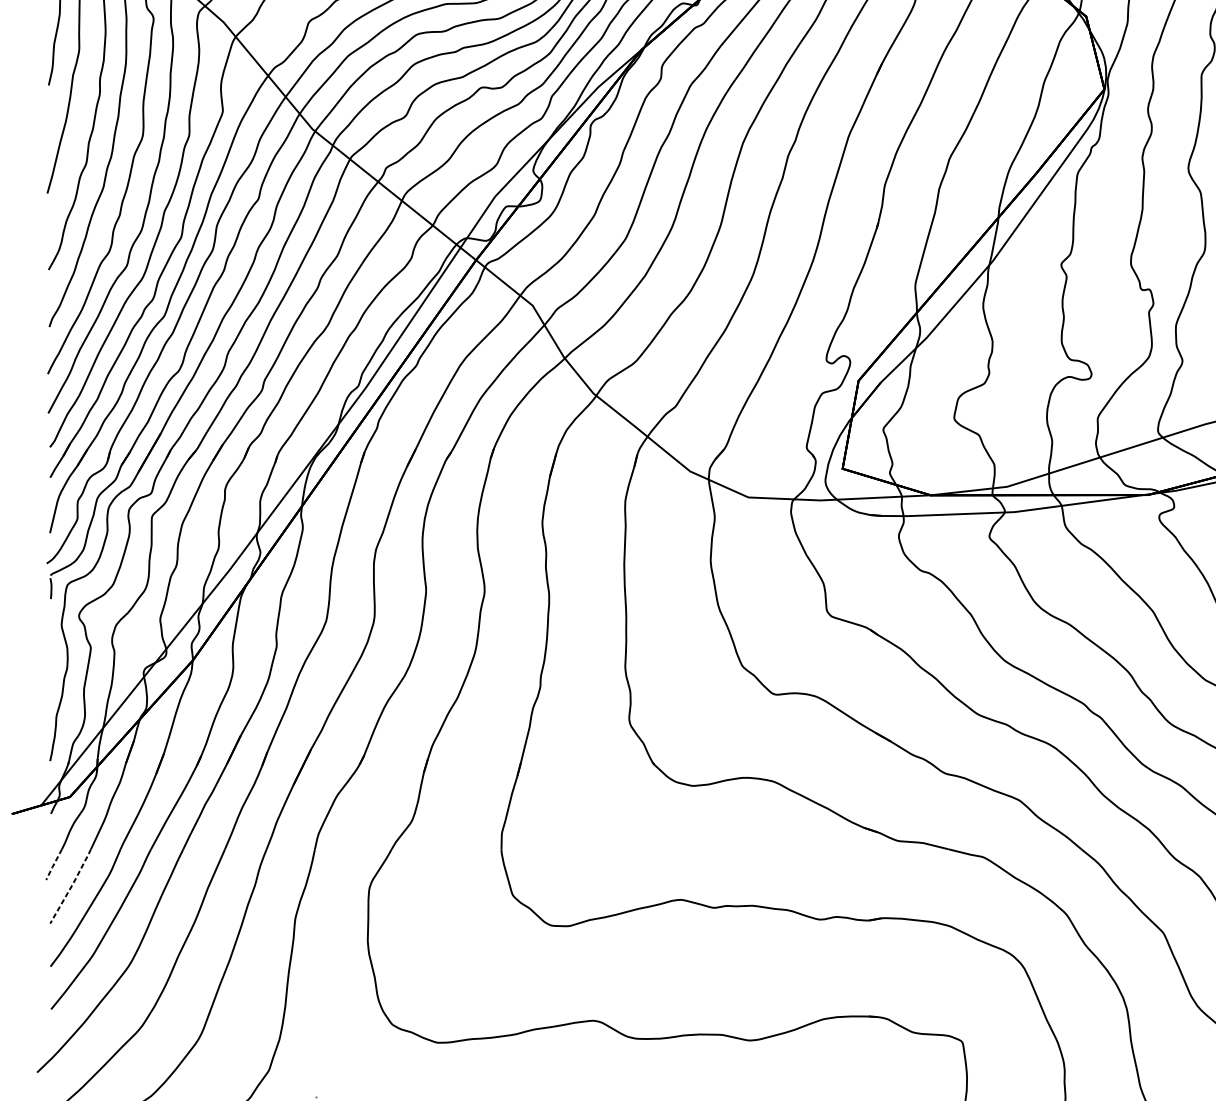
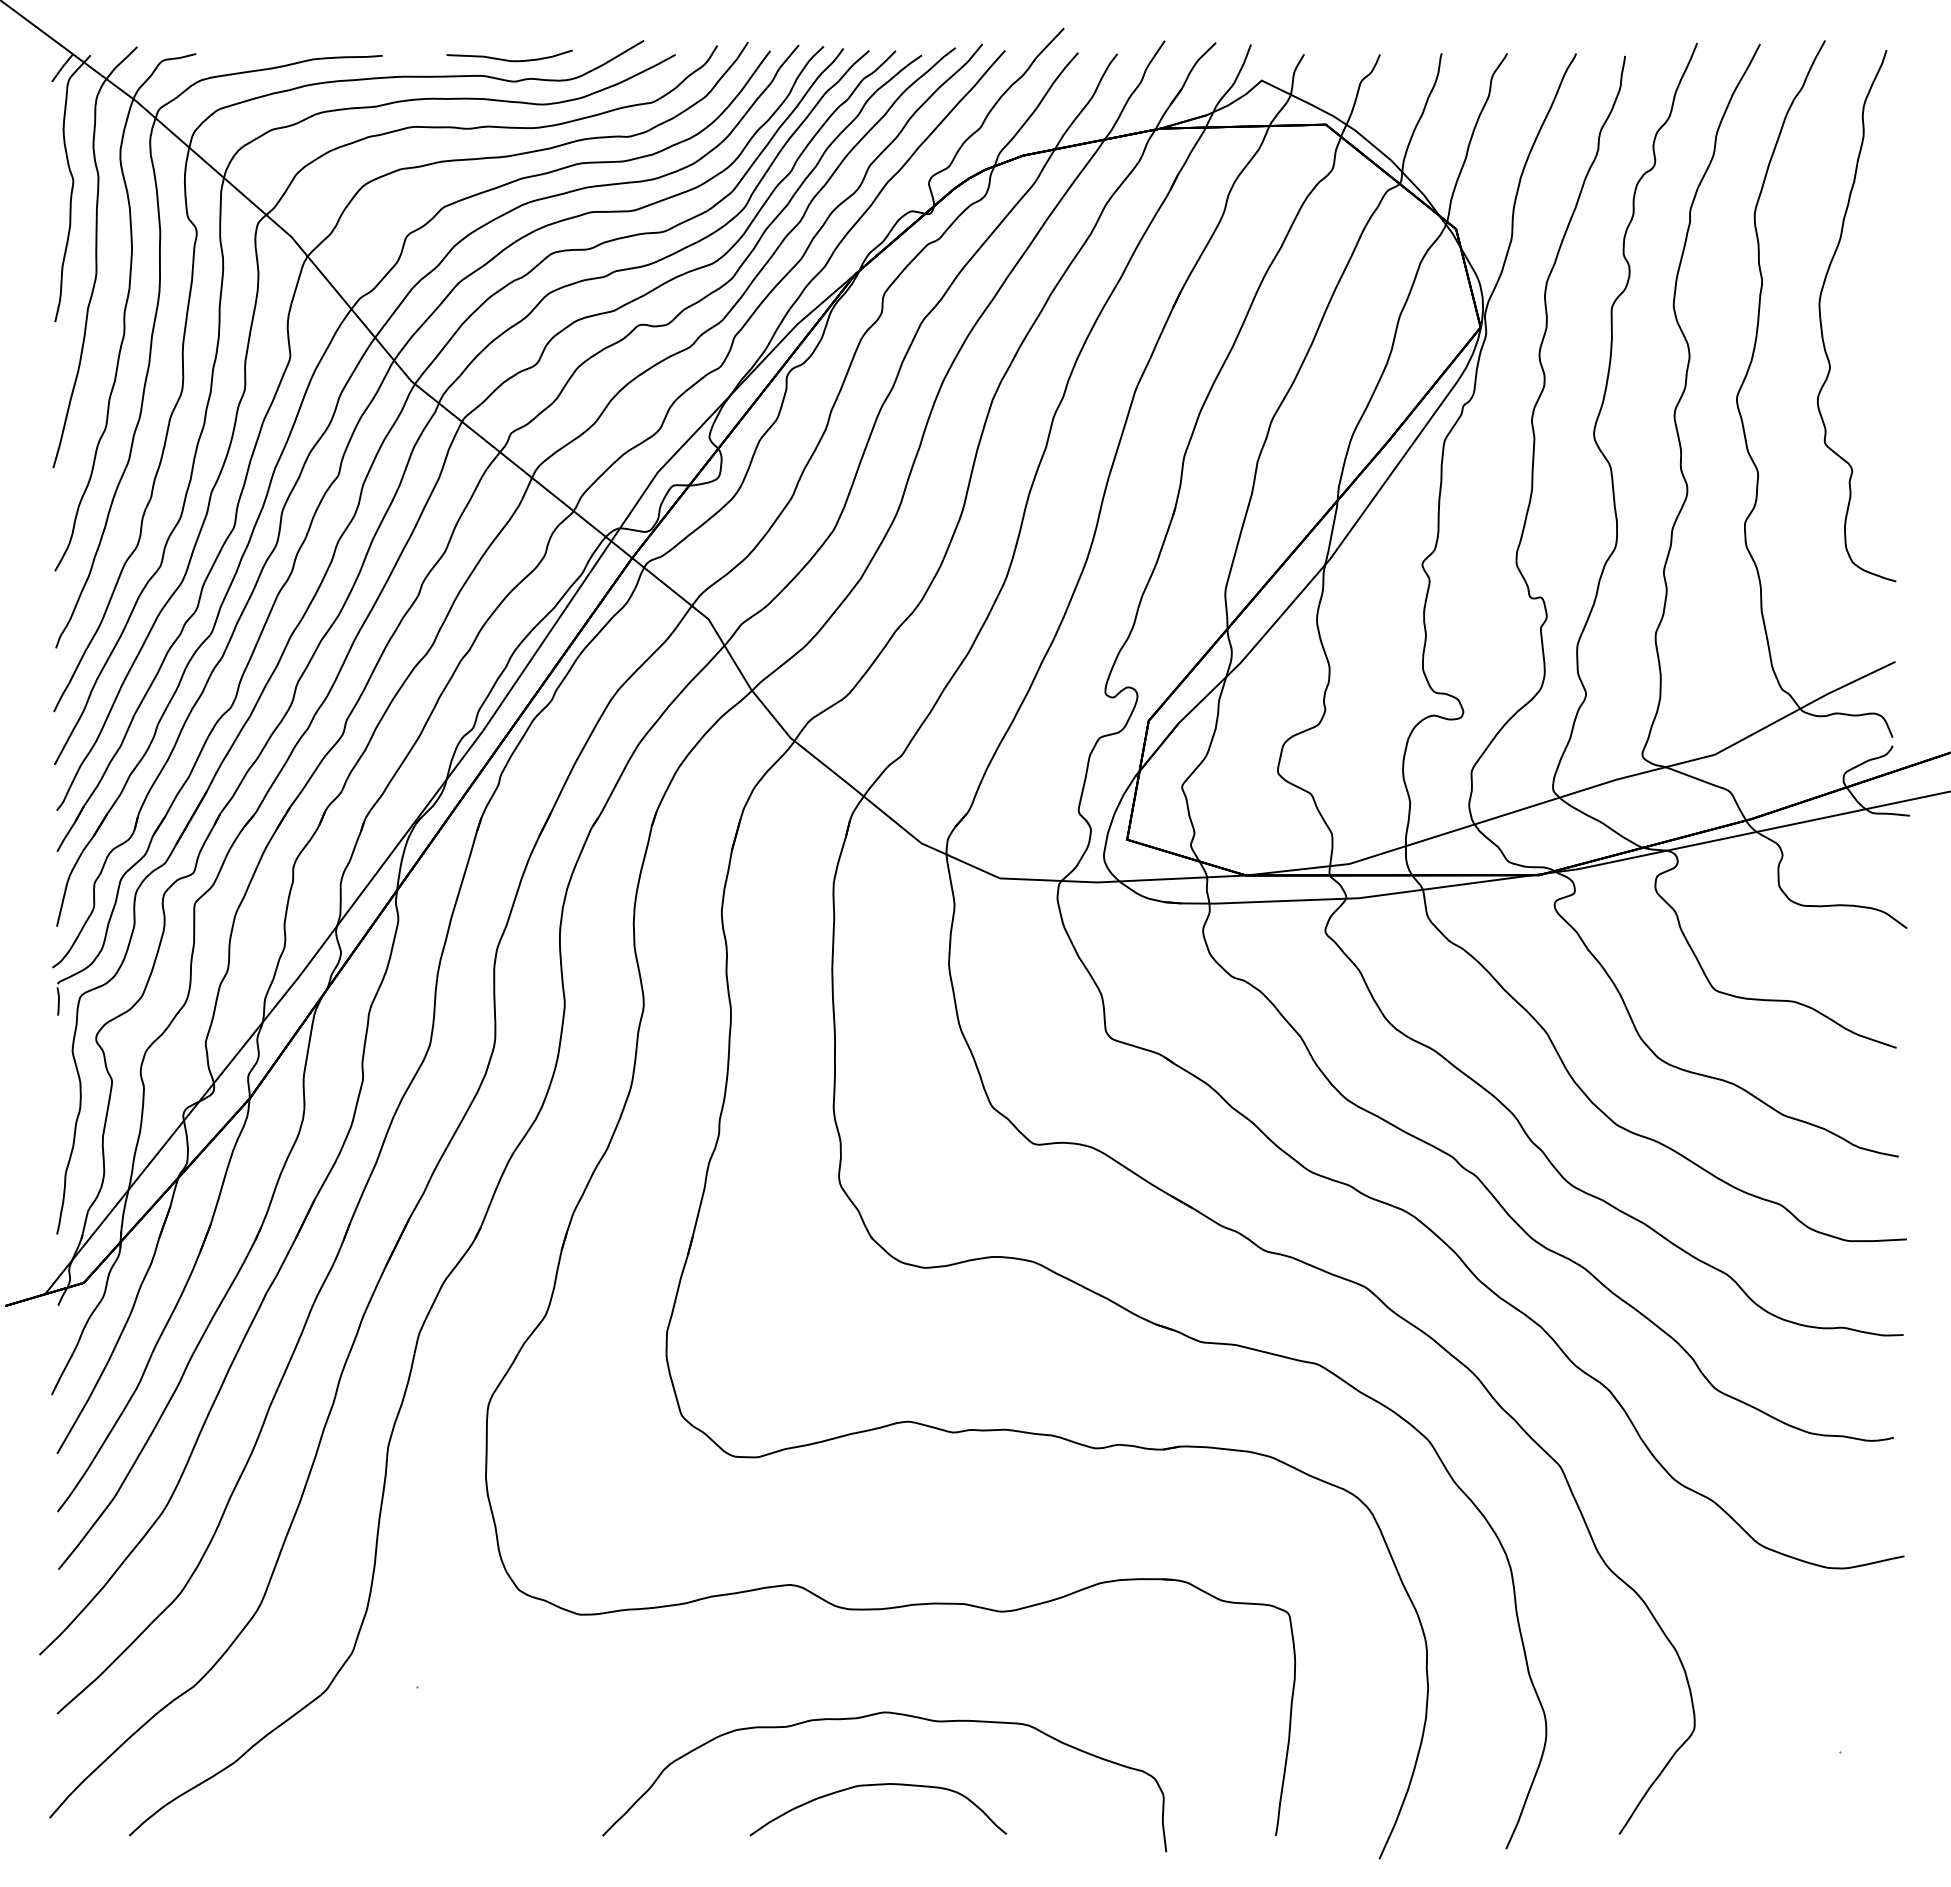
line: (53, 865) -> (61, 1375), dashed -> solid
line: (71, 885) -> (86, 1402), dashed -> solid

